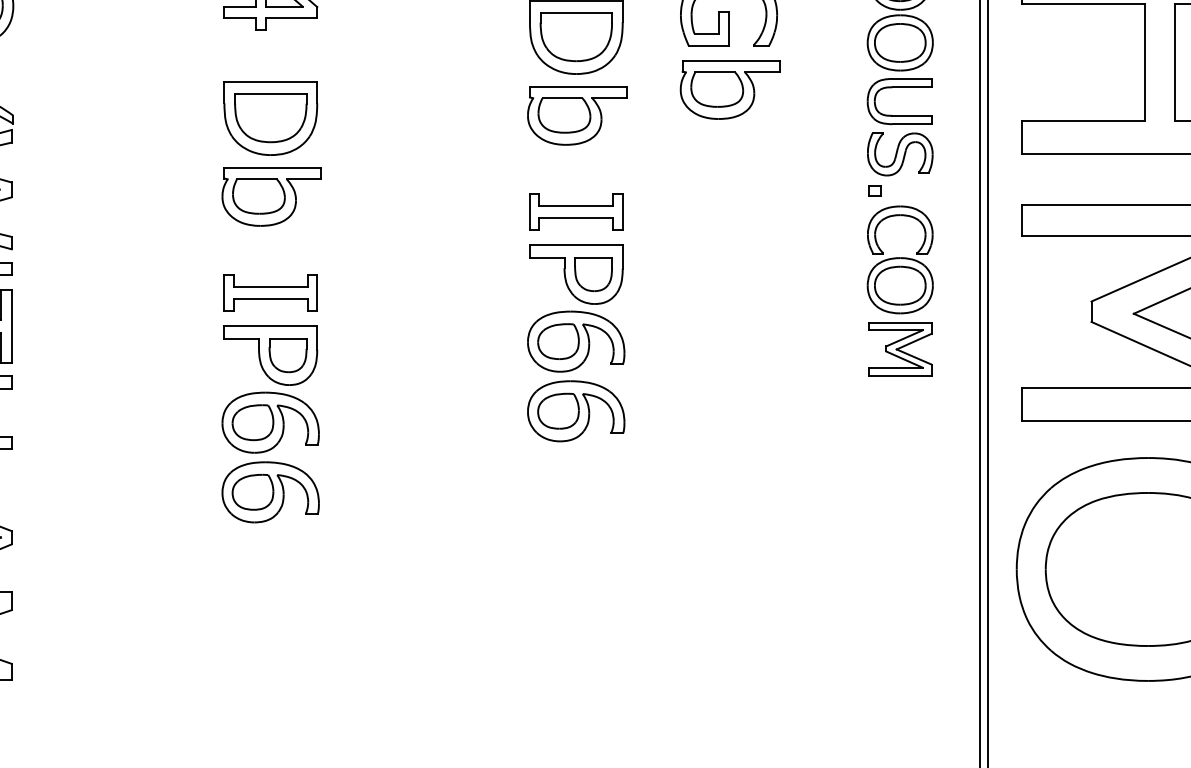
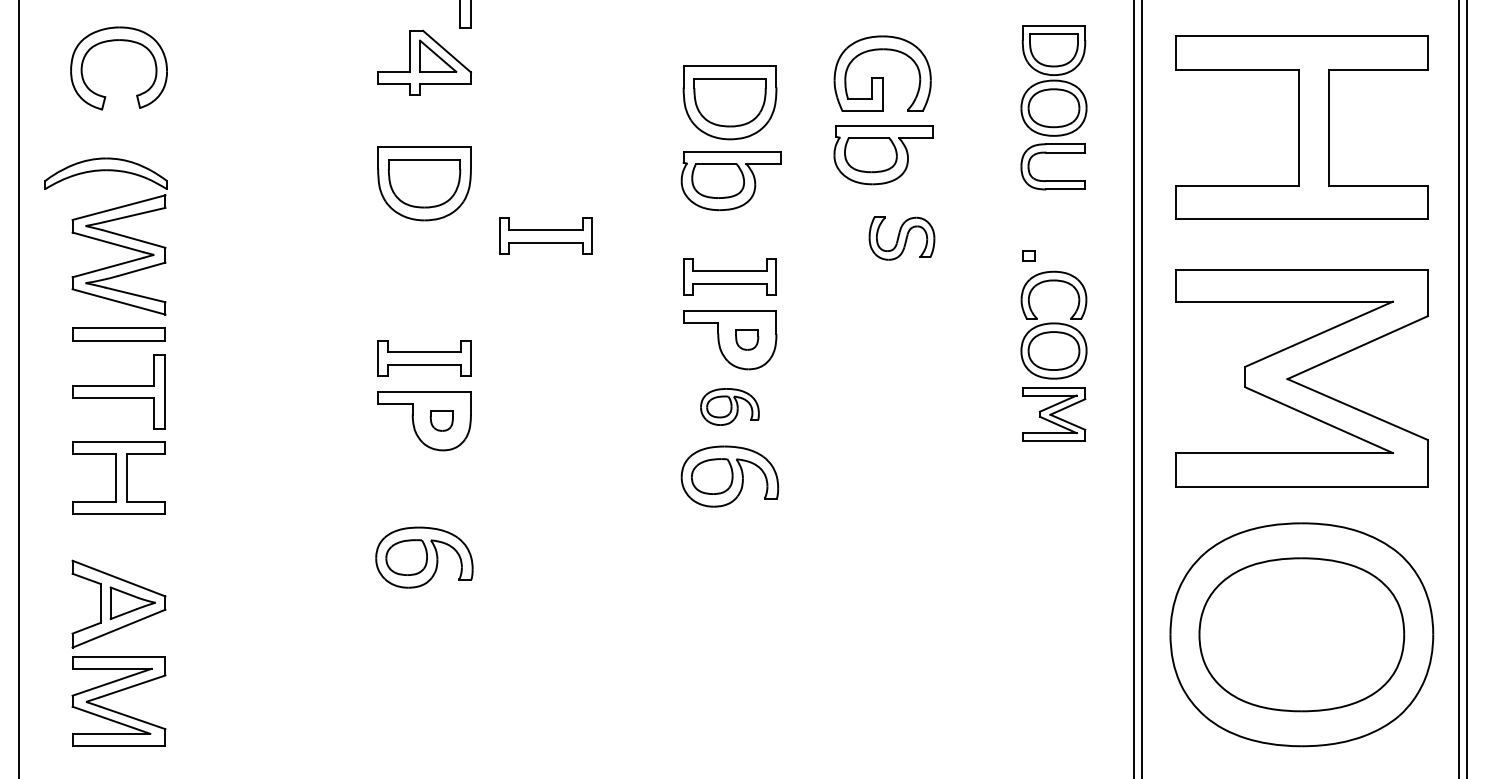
part: (899, 154) -> (901, 238), moved
part: (391, 170) -> (545, 235), added
part: (271, 197) -> (425, 262), removed
part: (592, 274) -> (746, 339), size x0.6
part: (575, 341) -> (729, 406), size x0.6
part: (287, 355) -> (441, 420), size x0.6
part: (270, 422) -> (424, 487), removed

